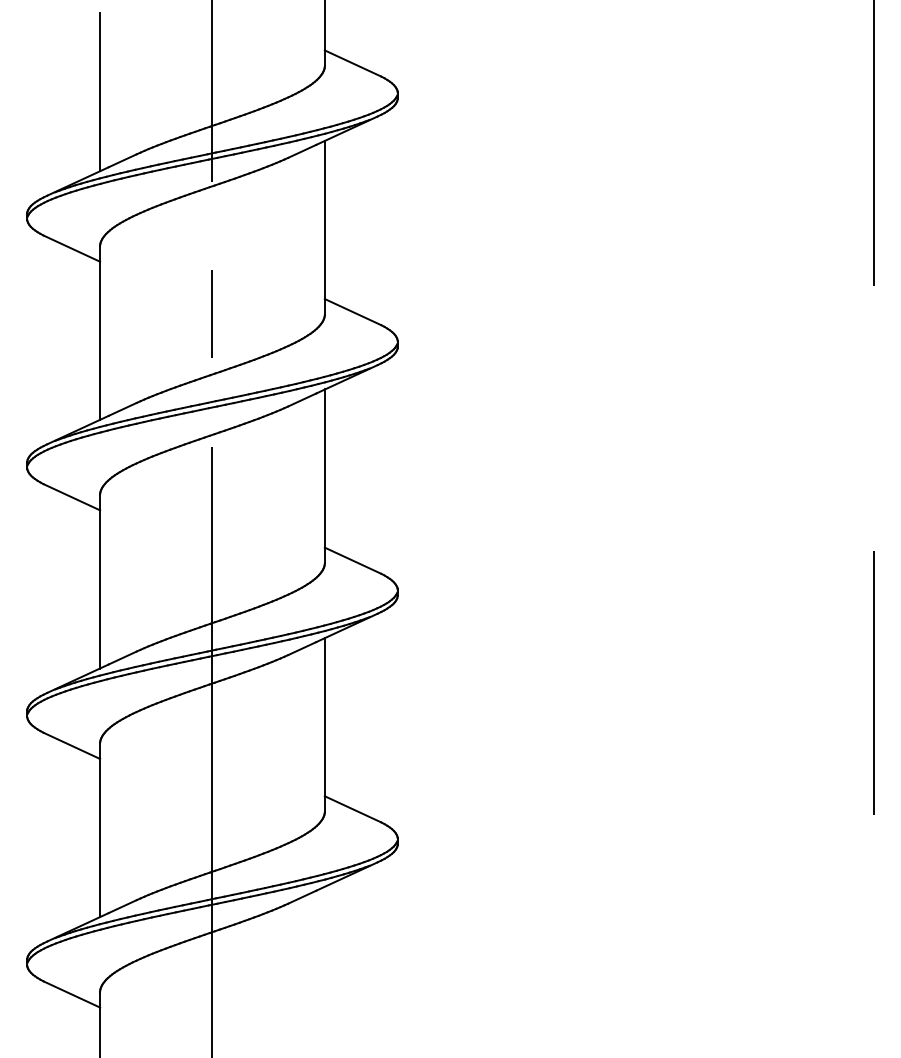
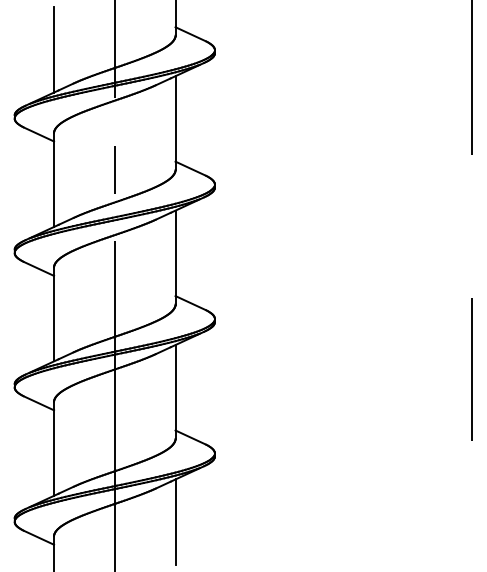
line: (324, 964) -> (175, 521), added

